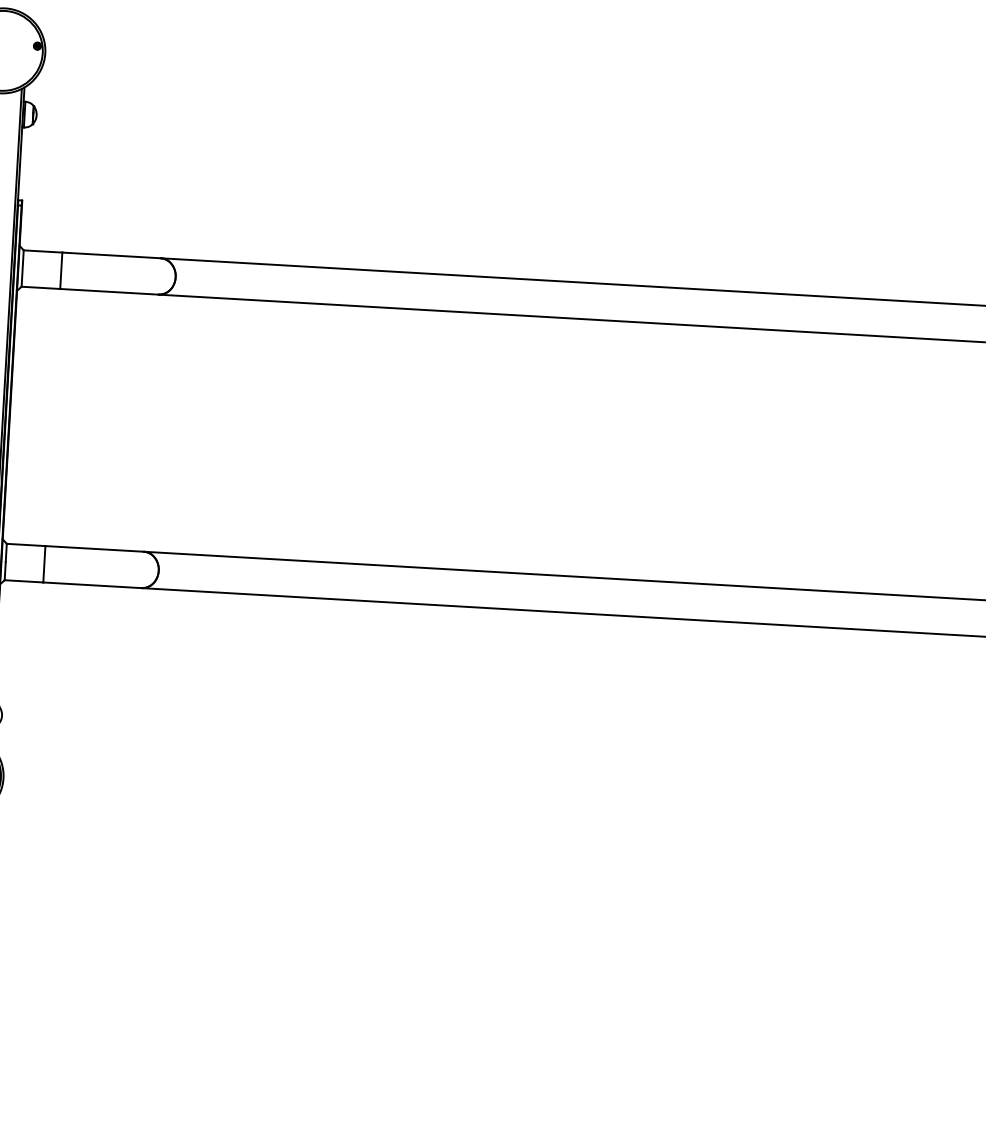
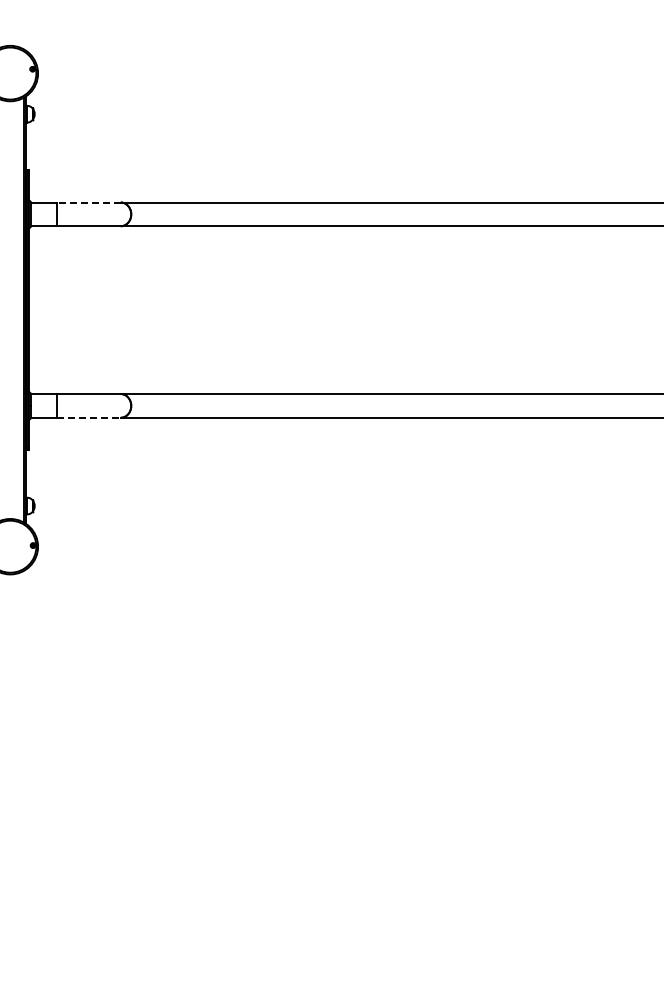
line: (111, 255) -> (88, 202), solid -> dashed
line: (93, 584) -> (89, 417), solid -> dashed

